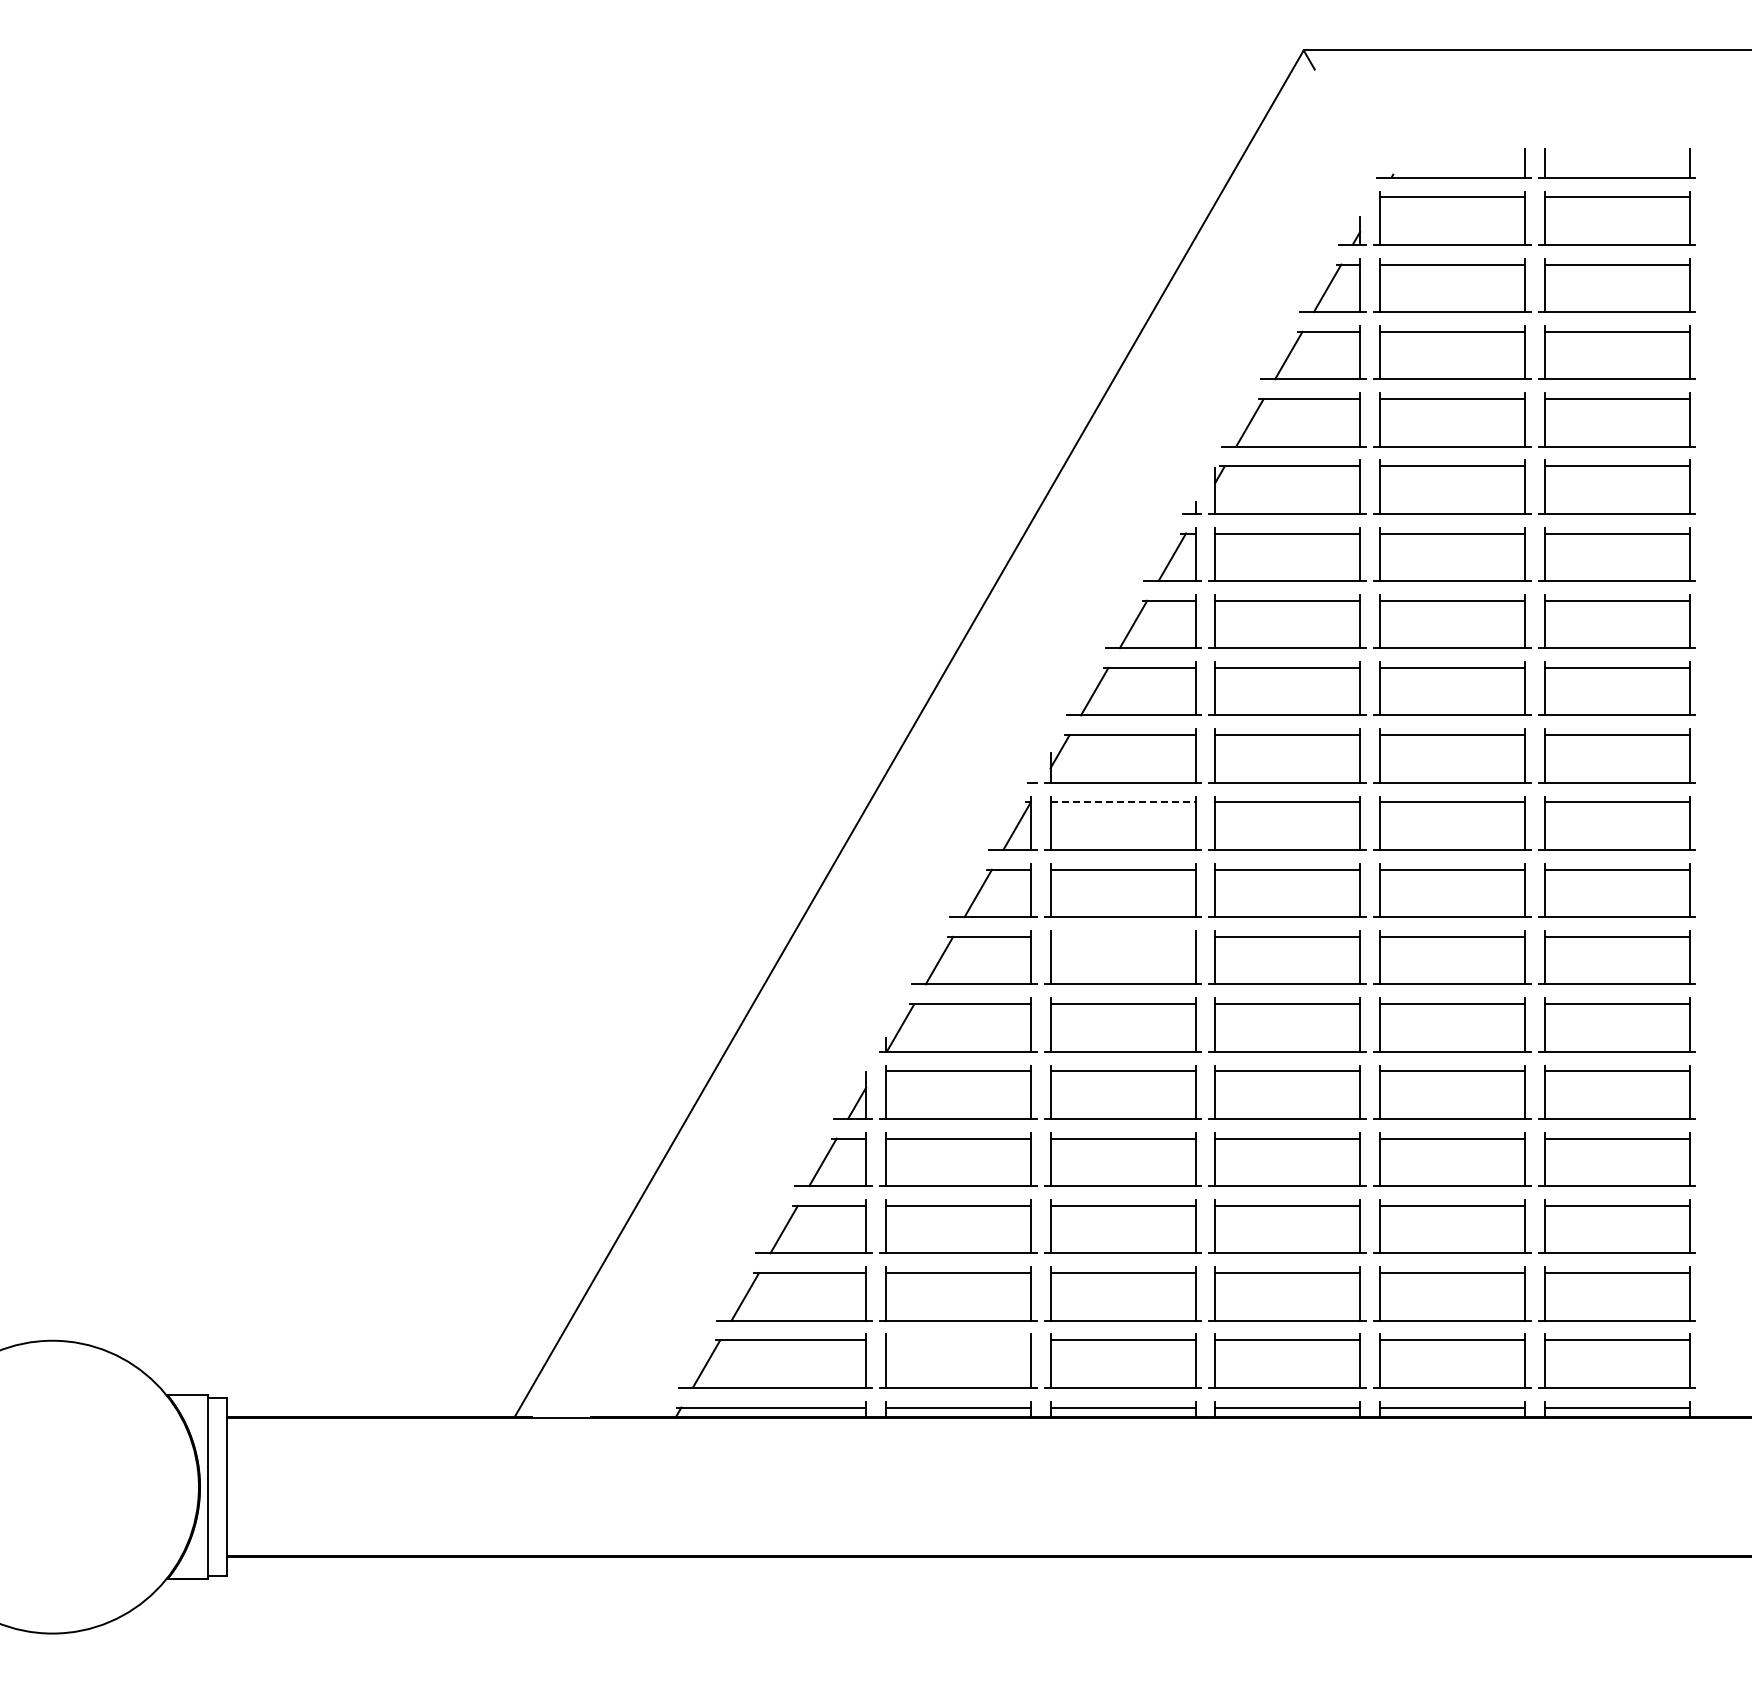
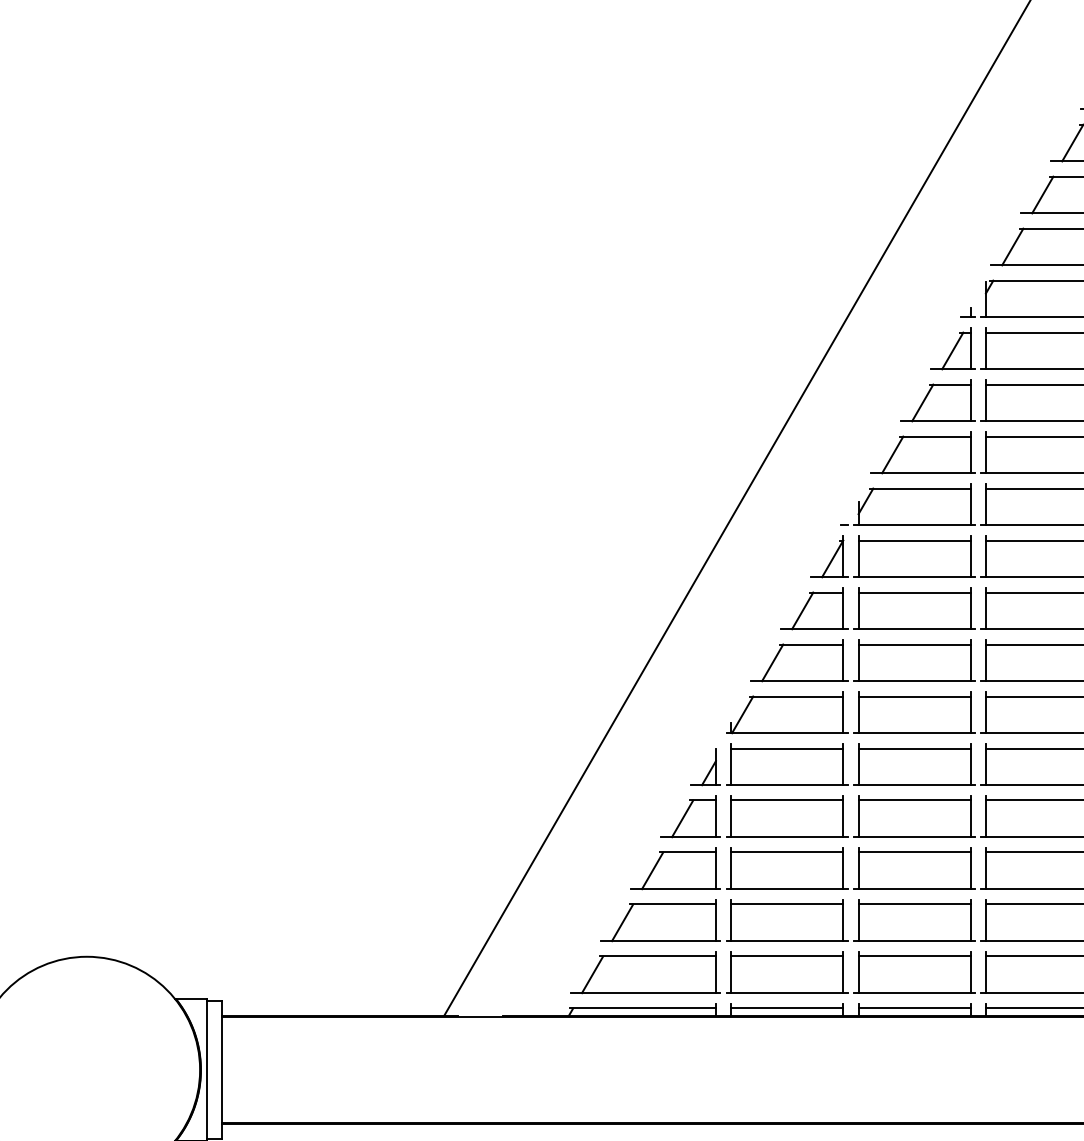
line: (1123, 802) -> (914, 540), dashed -> solid
line: (1122, 936) -> (914, 644), added
line: (957, 1340) -> (786, 956), added

